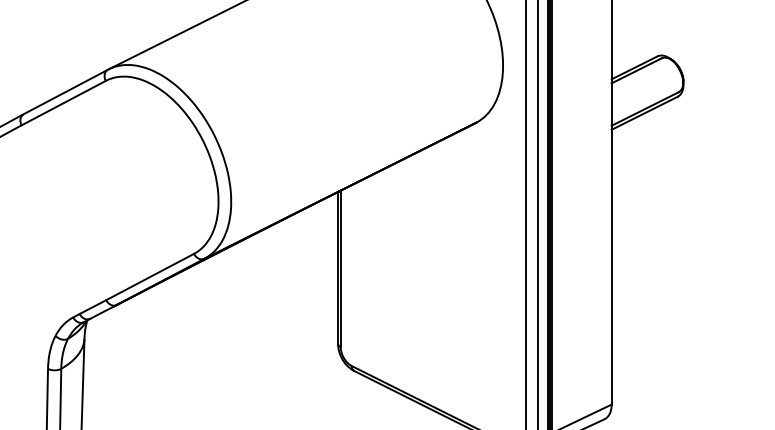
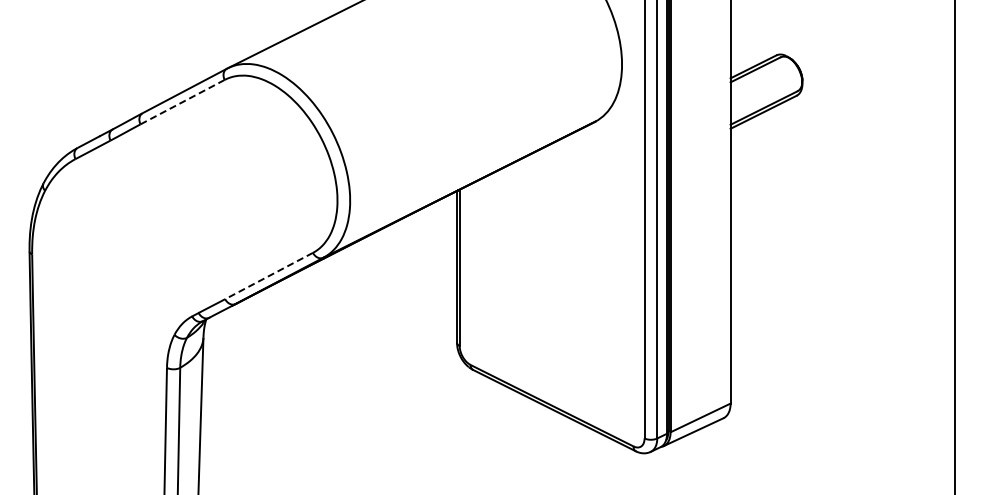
line: (63, 103) -> (182, 102), solid -> dashed
line: (150, 277) -> (269, 276), solid -> dashed

